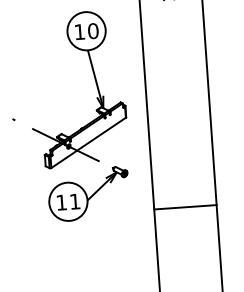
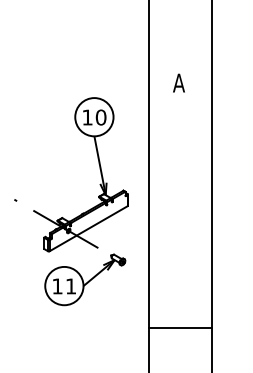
line: (185, 207) -> (180, 327), moved

